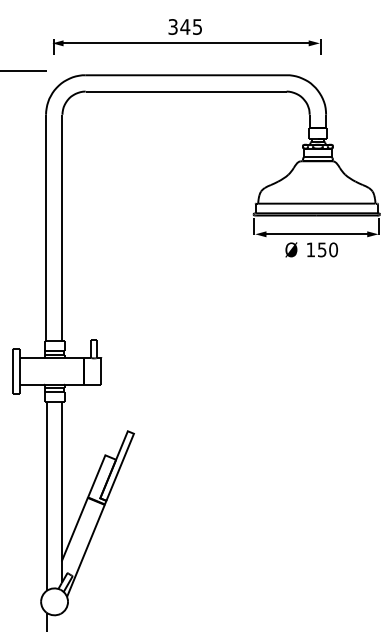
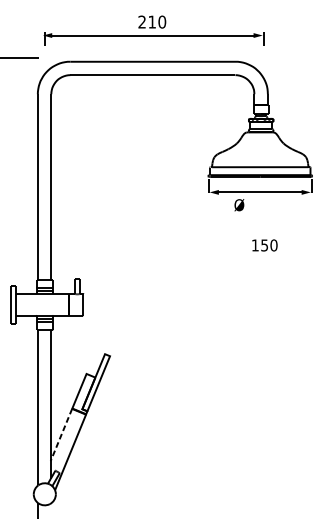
text: (185, 26) -> (152, 21), 345 -> 210
text: (322, 249) -> (264, 245), moved
line: (74, 530) -> (61, 435), solid -> dashed

